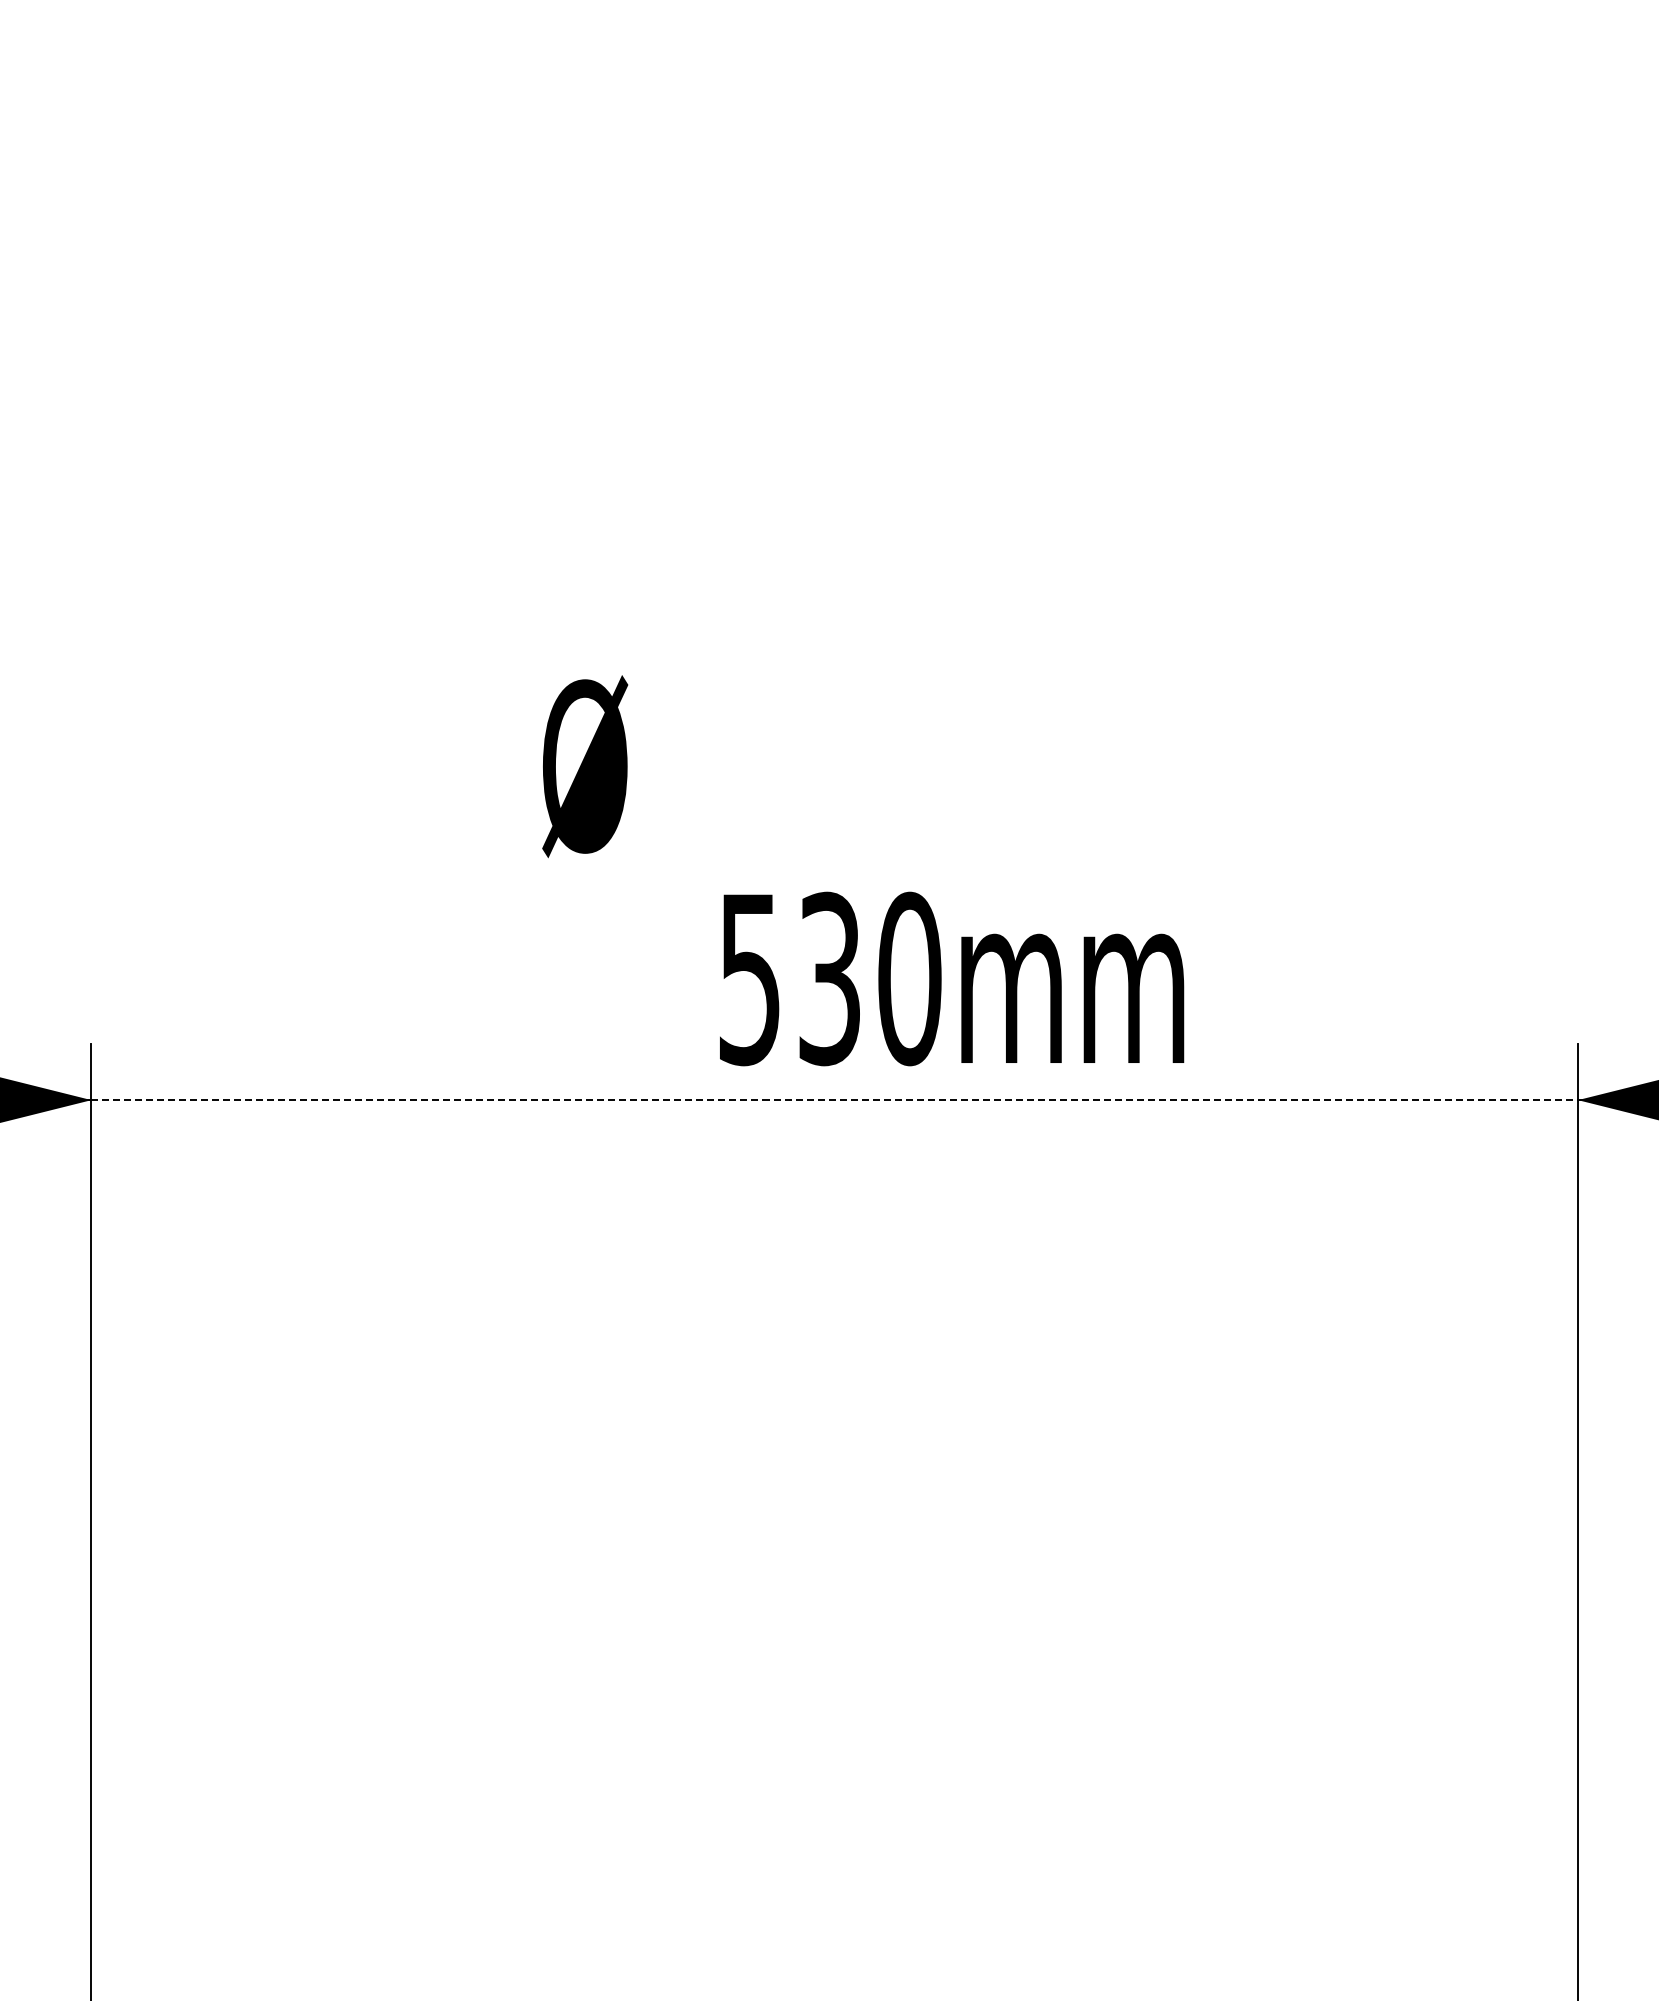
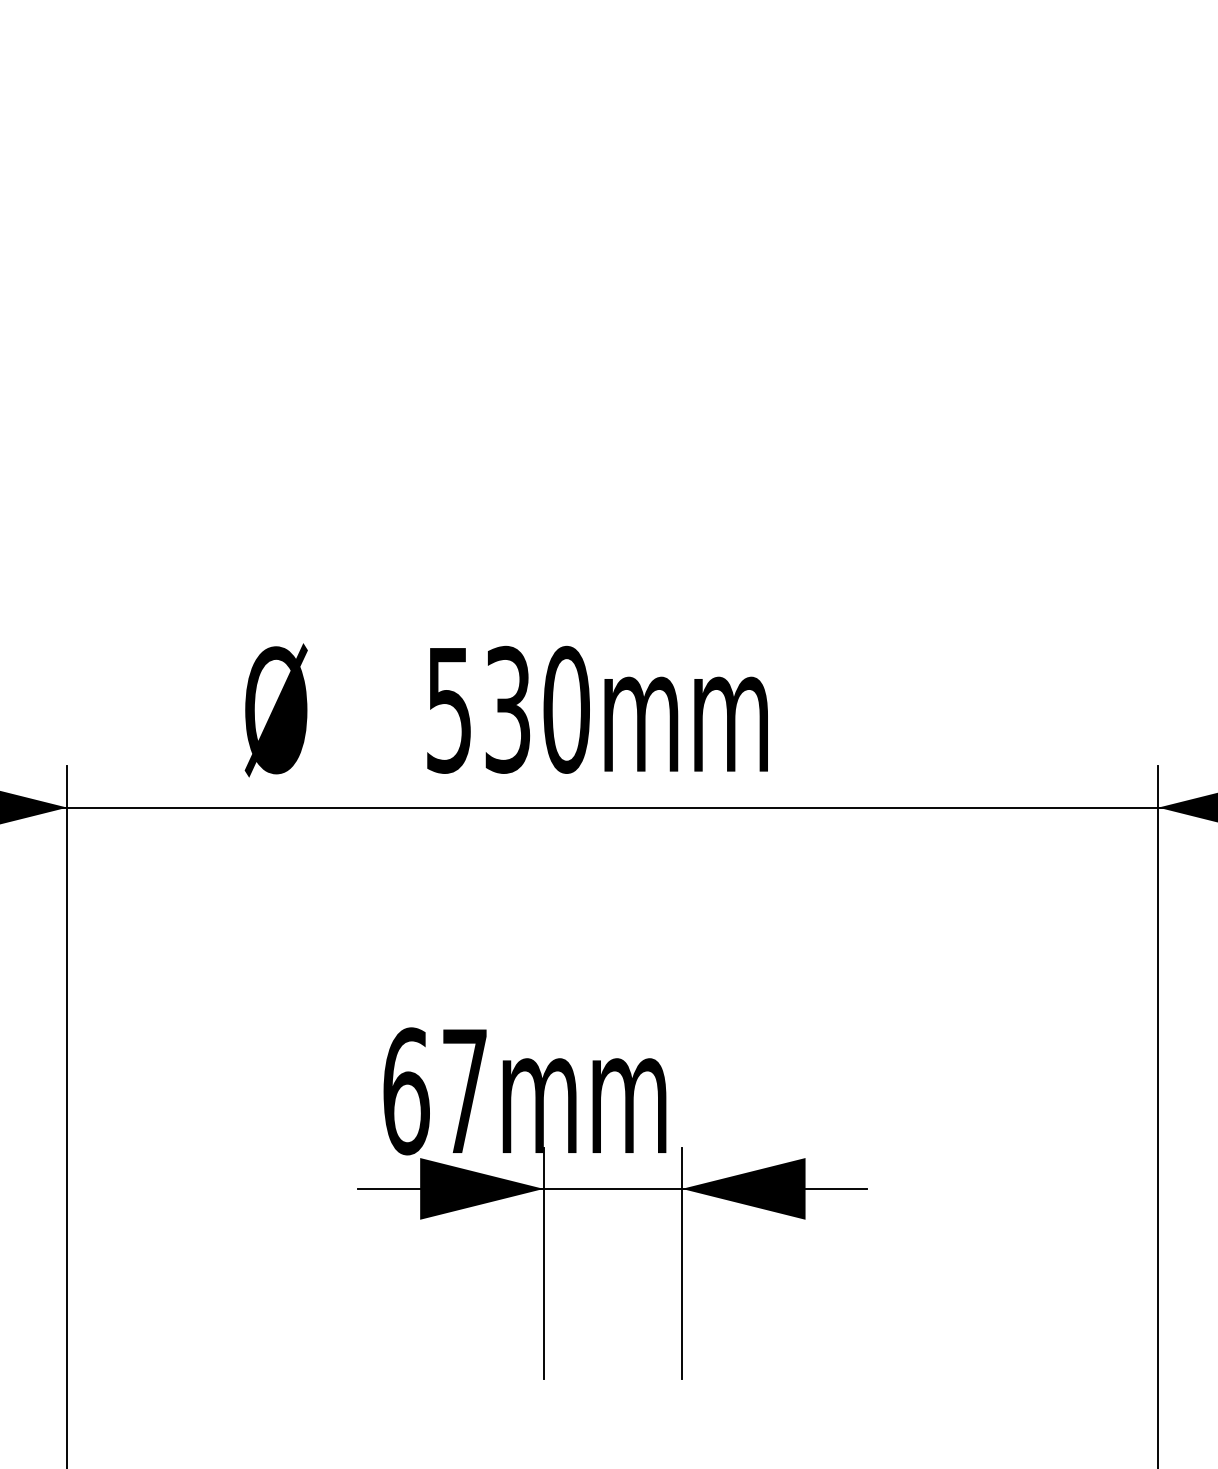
text: (585, 766) -> (276, 710), moved
text: (952, 978) -> (597, 709), moved
line: (835, 1100) -> (613, 807), dashed -> solid
part: (834, 1620) -> (612, 1189), added

